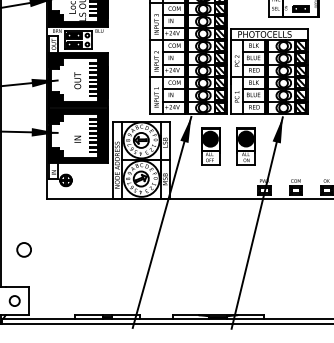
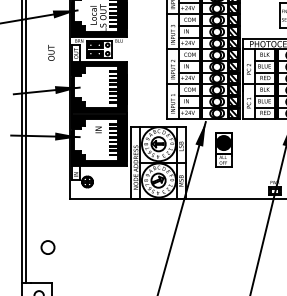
text: (77, 80) -> (51, 52), moved
text: (77, 138) -> (98, 129), moved
part: (245, 146) -> (256, 149), removed

